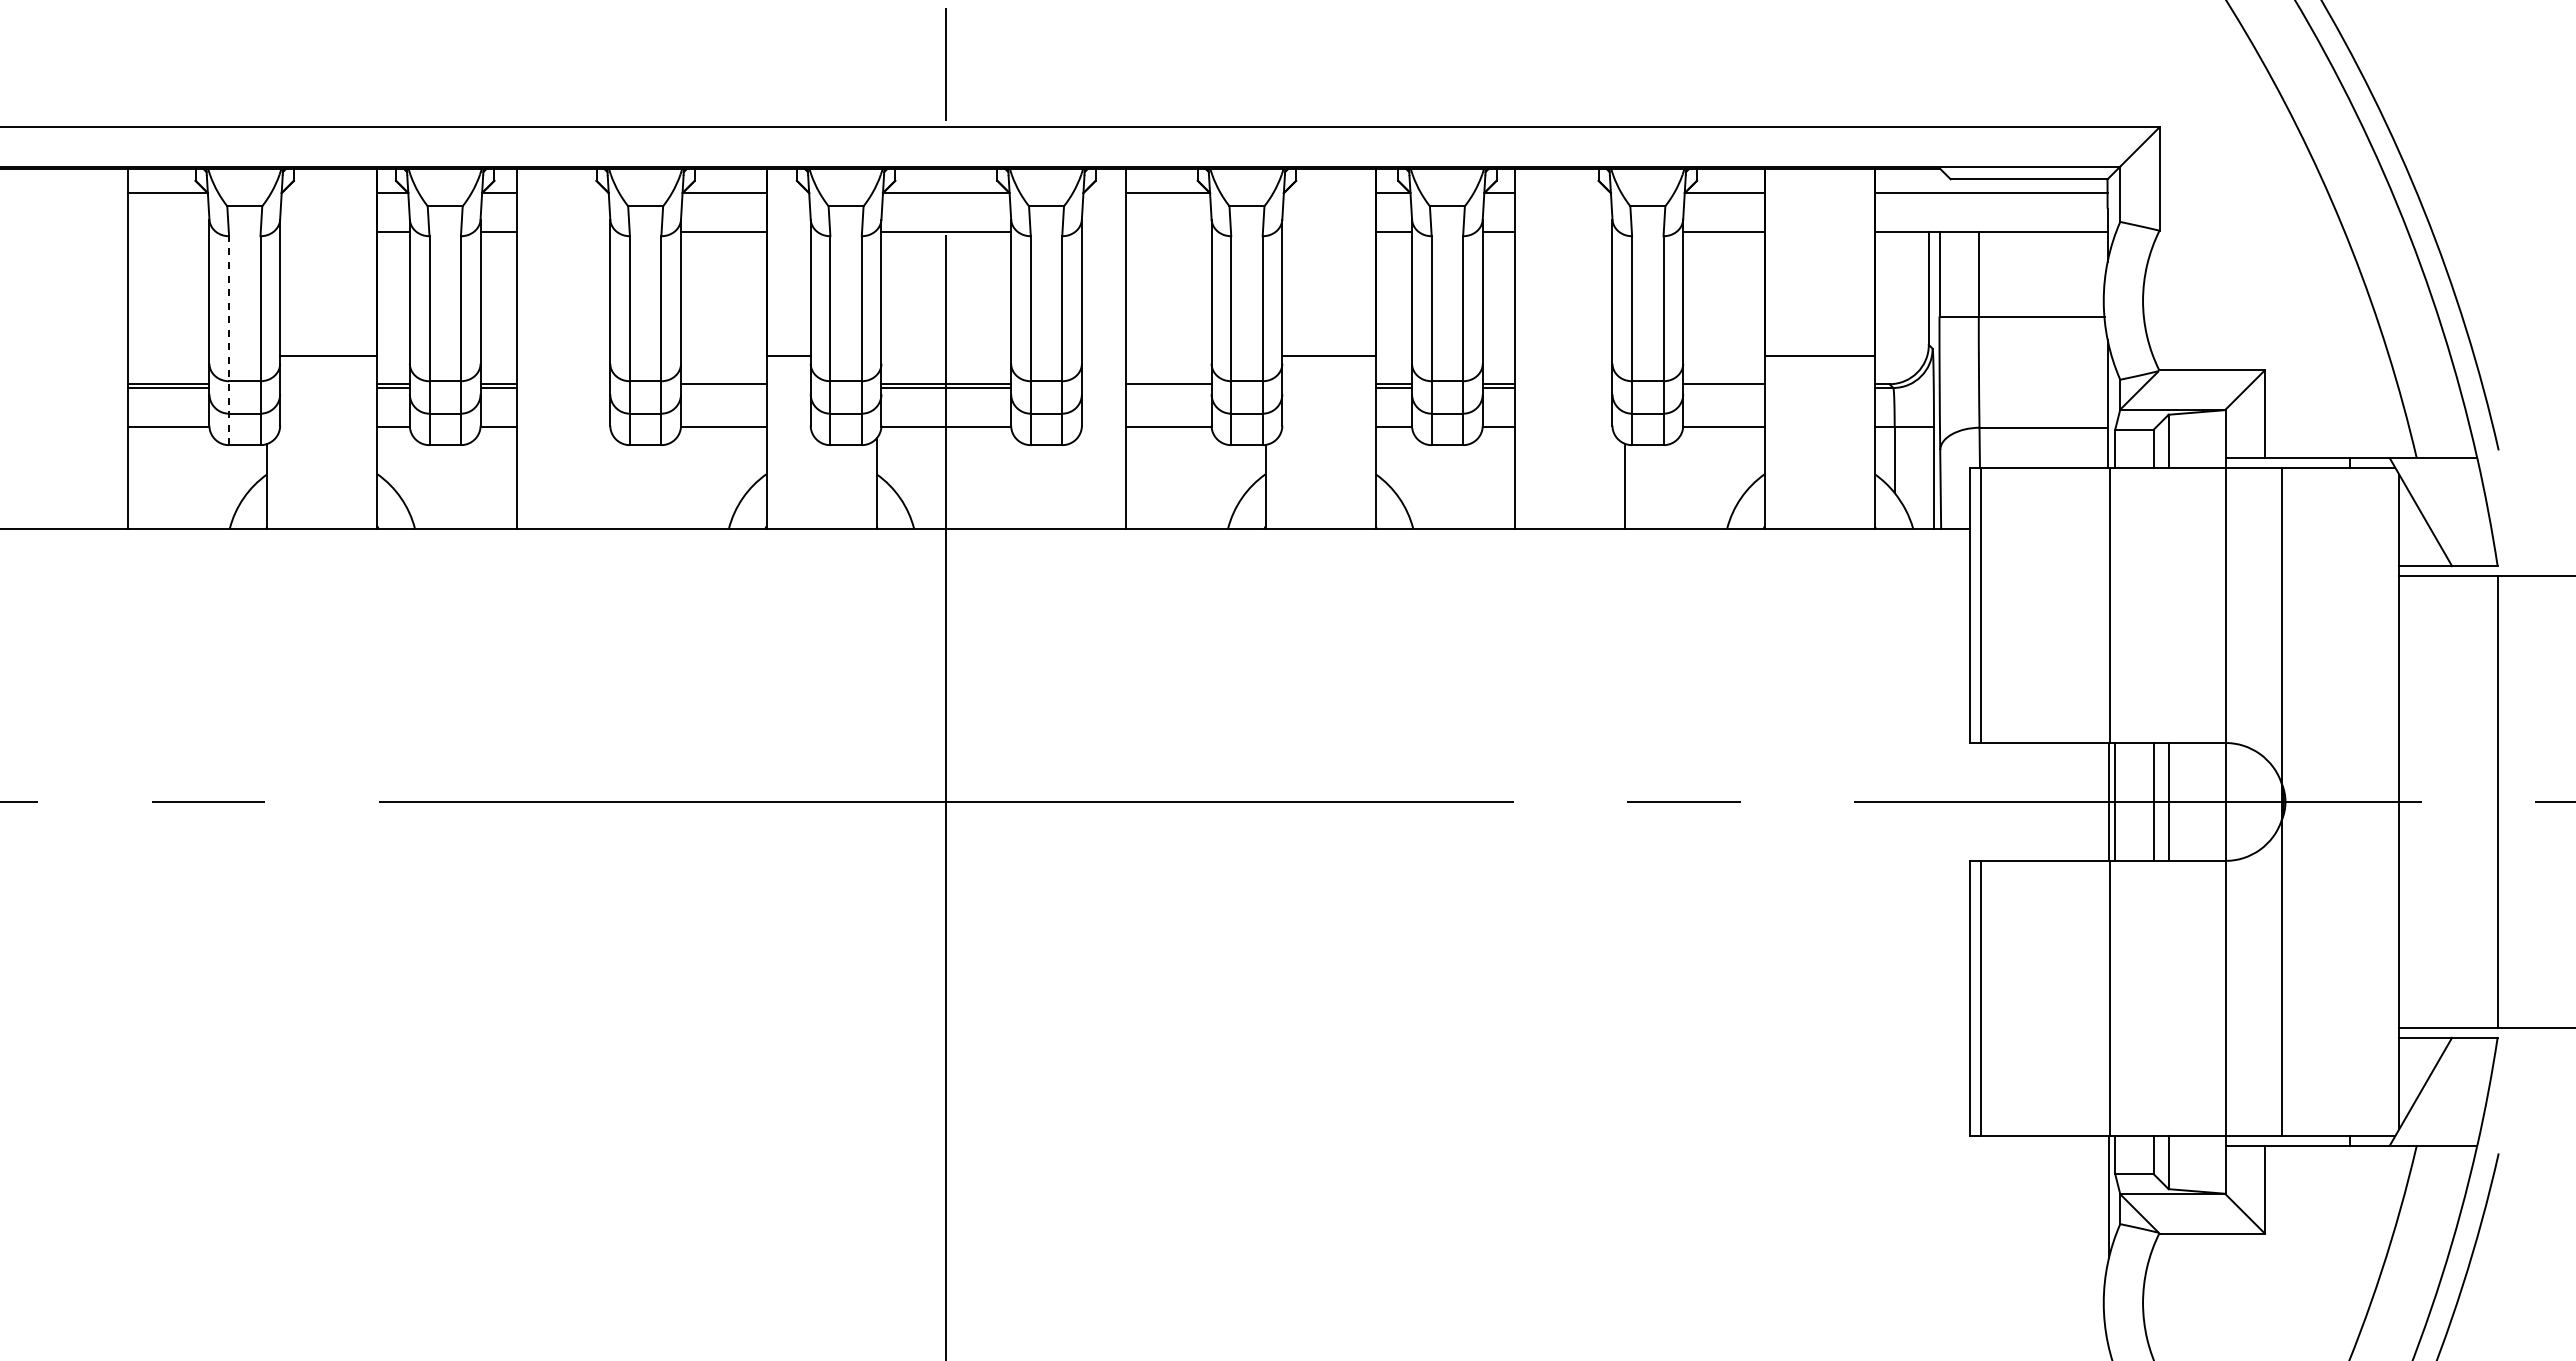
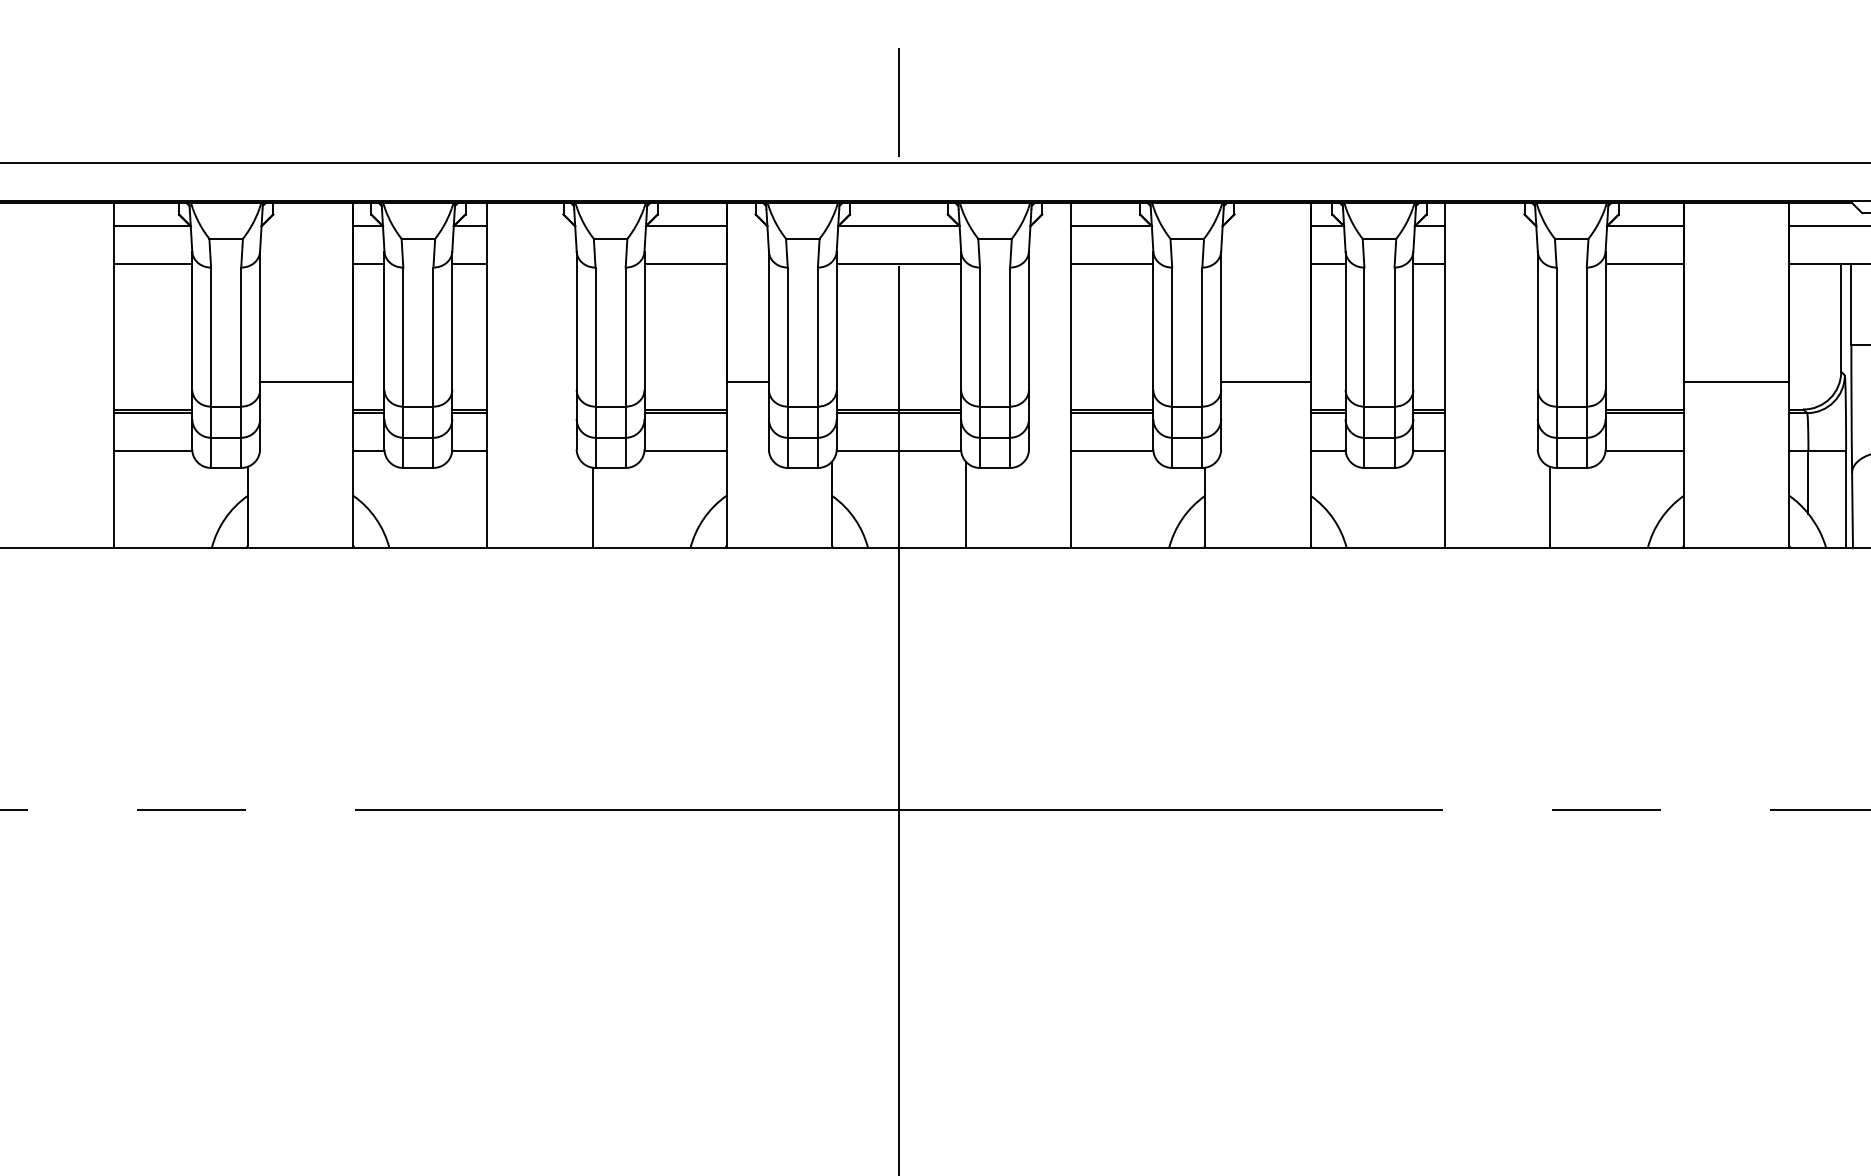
line: (168, 232) -> (153, 264), added
line: (1168, 232) -> (1112, 264), added
line: (229, 340) -> (211, 367), dashed -> solid
line: (723, 387) -> (685, 412), added
line: (1168, 387) -> (1112, 412), added
line: (1723, 387) -> (1644, 412), added
line: (1016, 483) -> (966, 504), added
line: (626, 486) -> (592, 507), added

